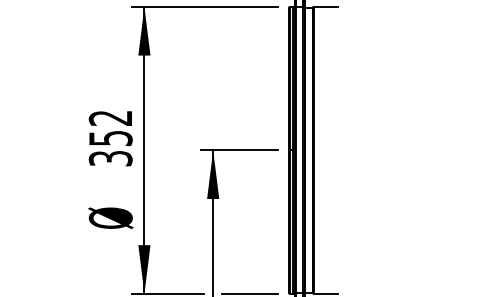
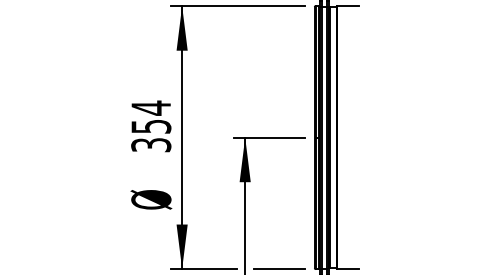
text: (109, 117) -> (150, 107), 352 -> 354

